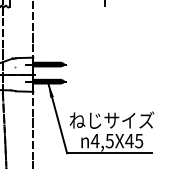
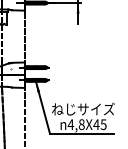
text: (109, 140) -> (81, 124), 4,5X45 -> 4,8X45

